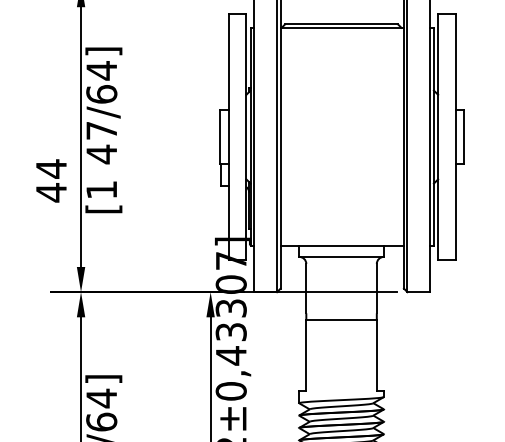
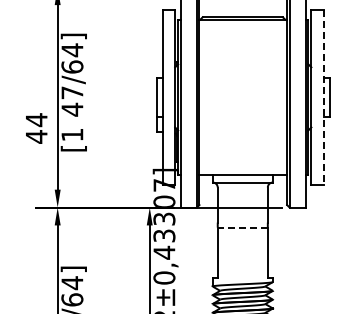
line: (455, 137) -> (323, 97), solid -> dashed
line: (341, 320) -> (242, 227), solid -> dashed

